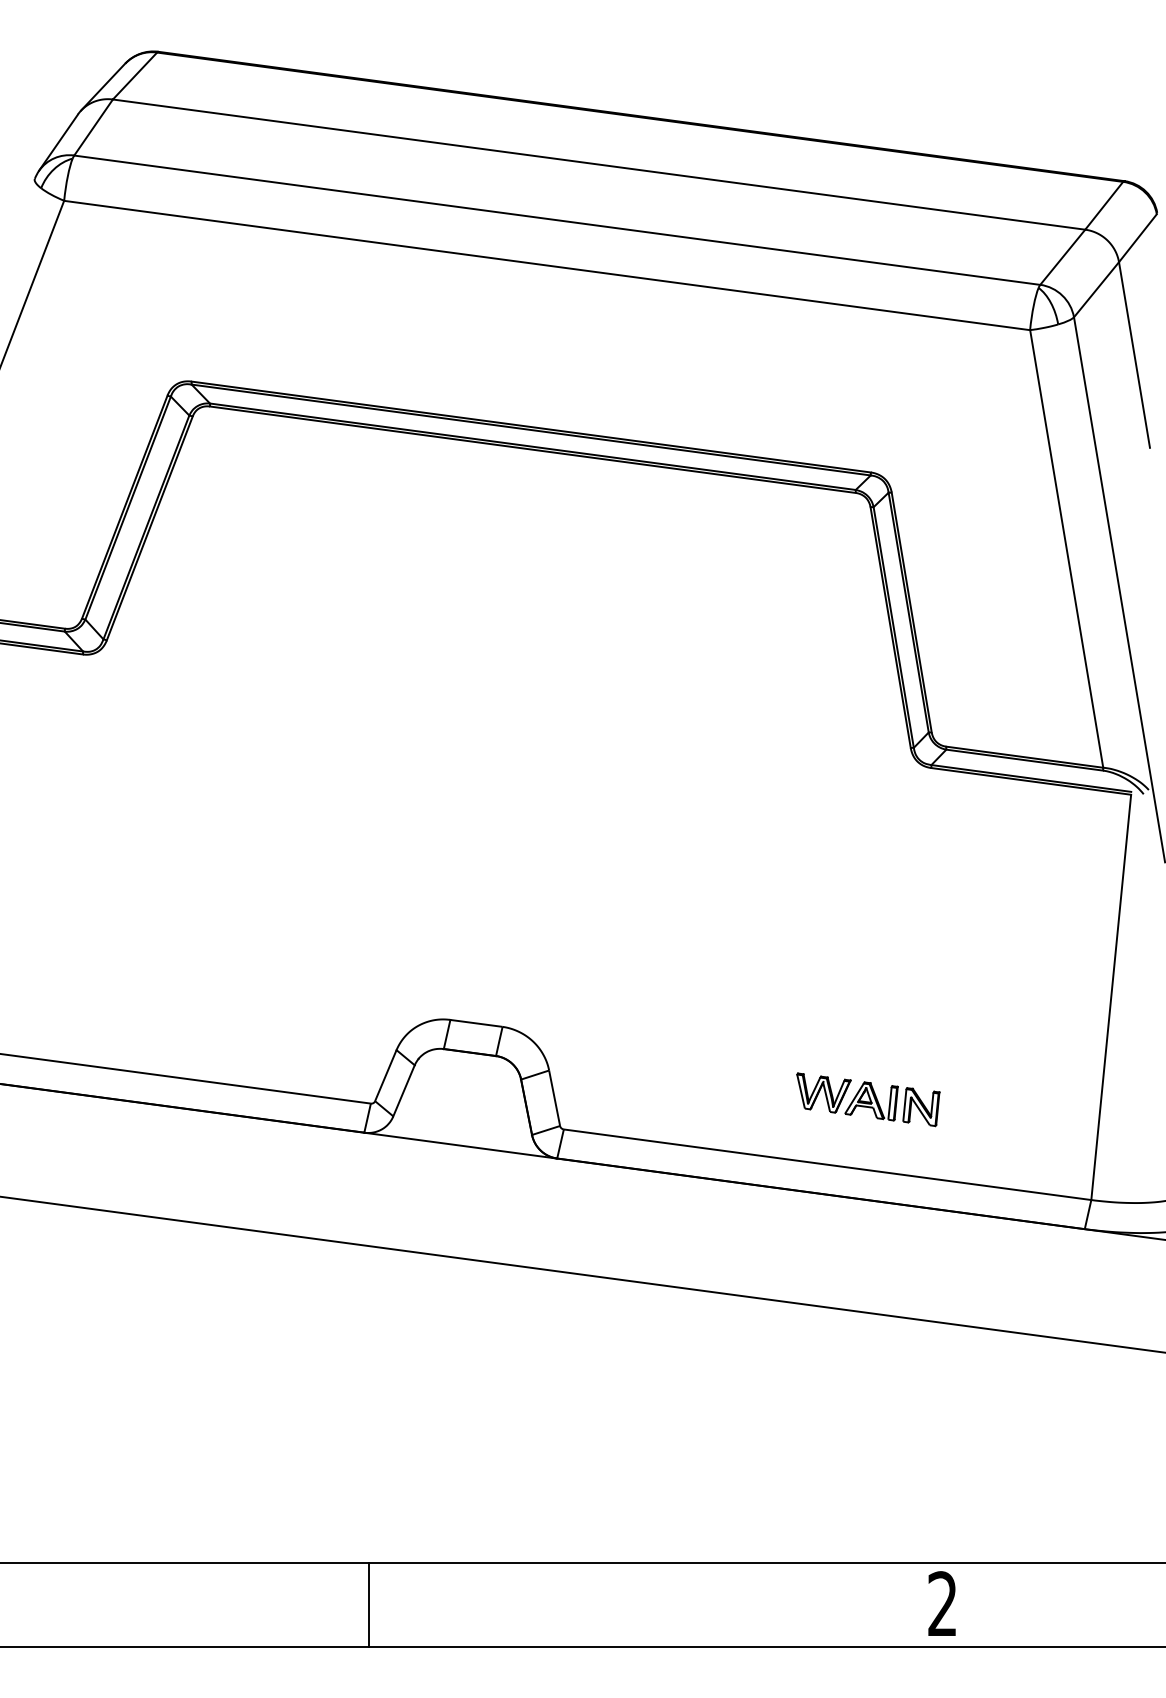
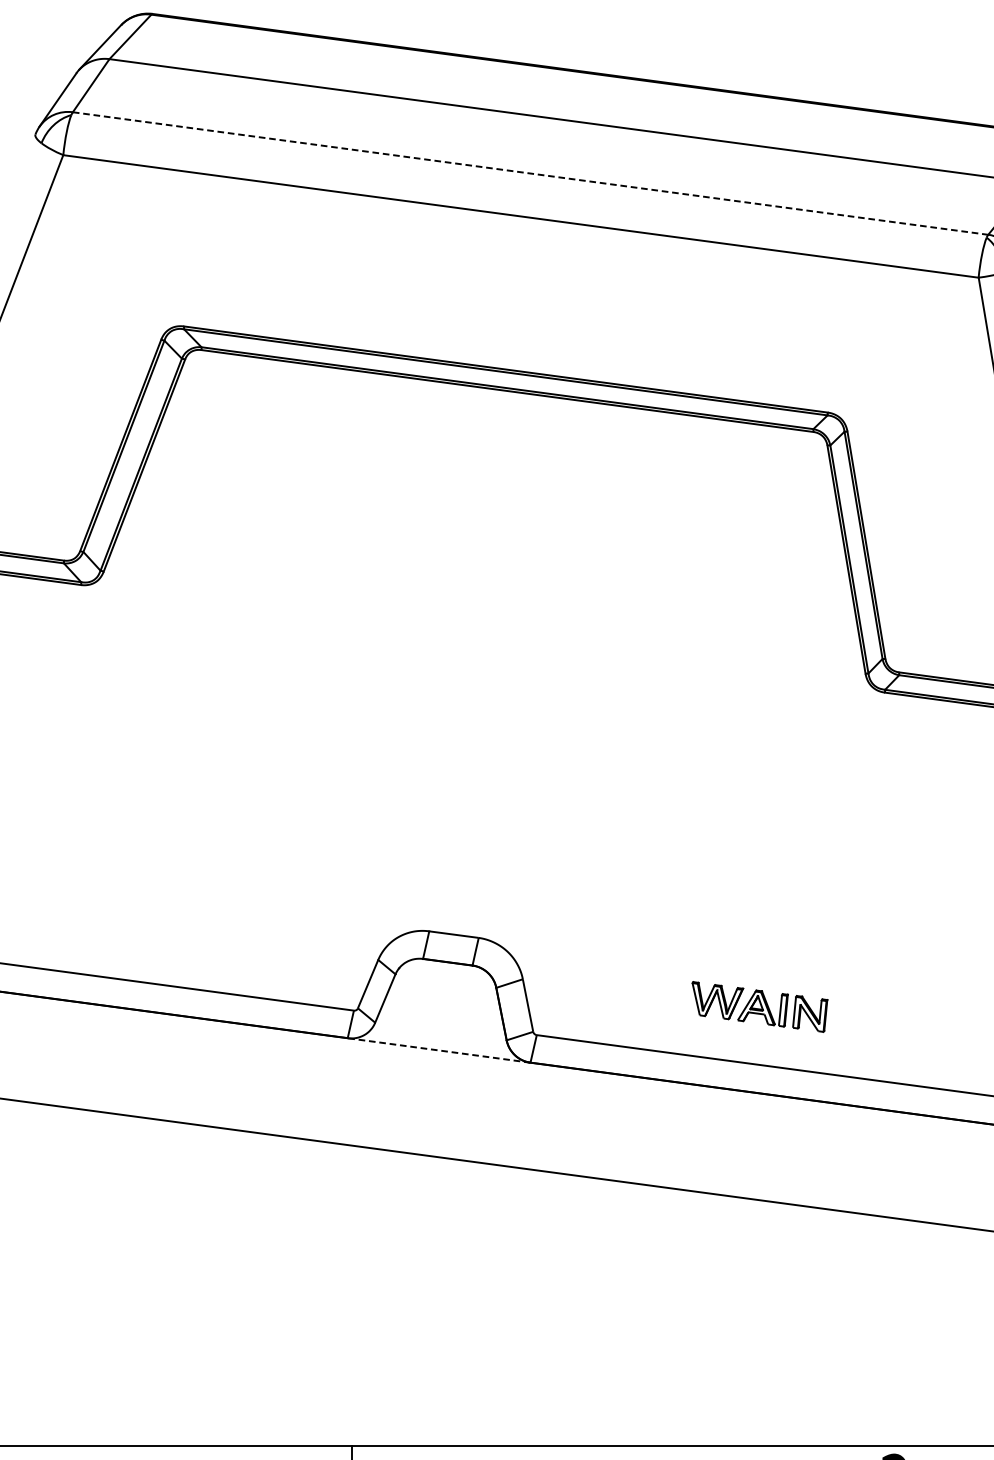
line: (557, 220) -> (530, 173), solid -> dashed
part: (868, 1099) -> (760, 1006), moved
line: (460, 1145) -> (438, 1050), solid -> dashed

